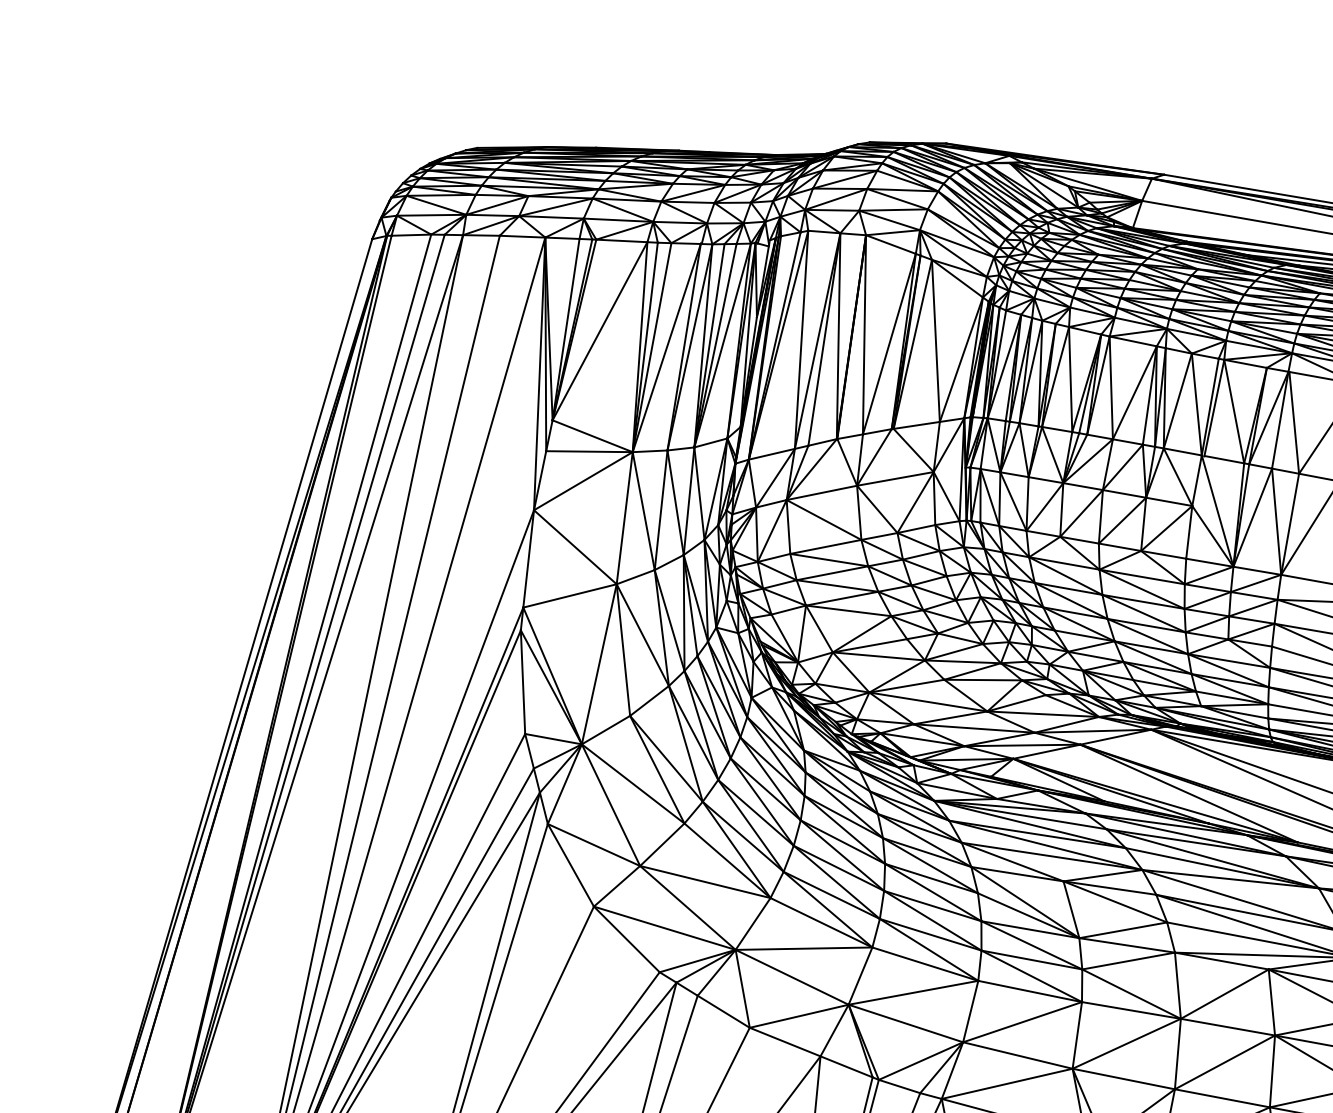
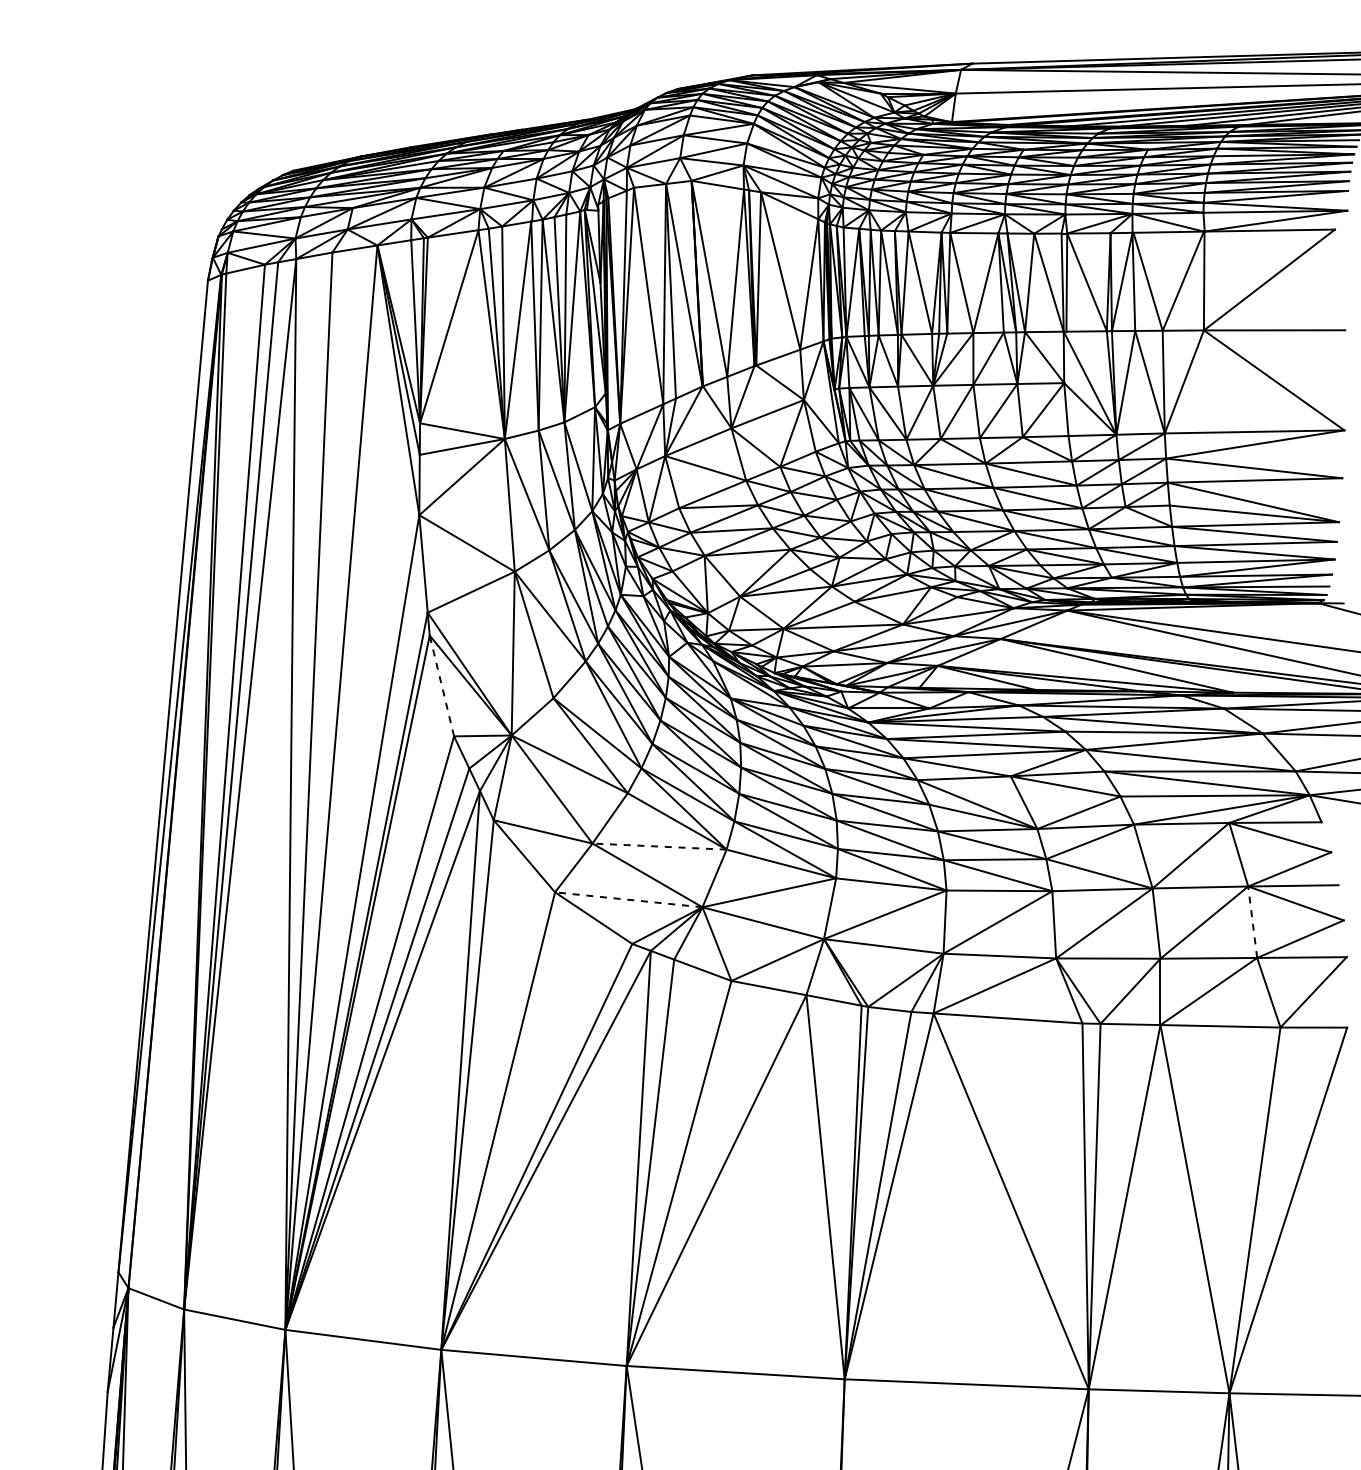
line: (522, 681) -> (441, 685), solid -> dashed
line: (705, 881) -> (659, 846), solid -> dashed
line: (664, 927) -> (628, 899), solid -> dashed
line: (1272, 1070) -> (1252, 921), solid -> dashed

